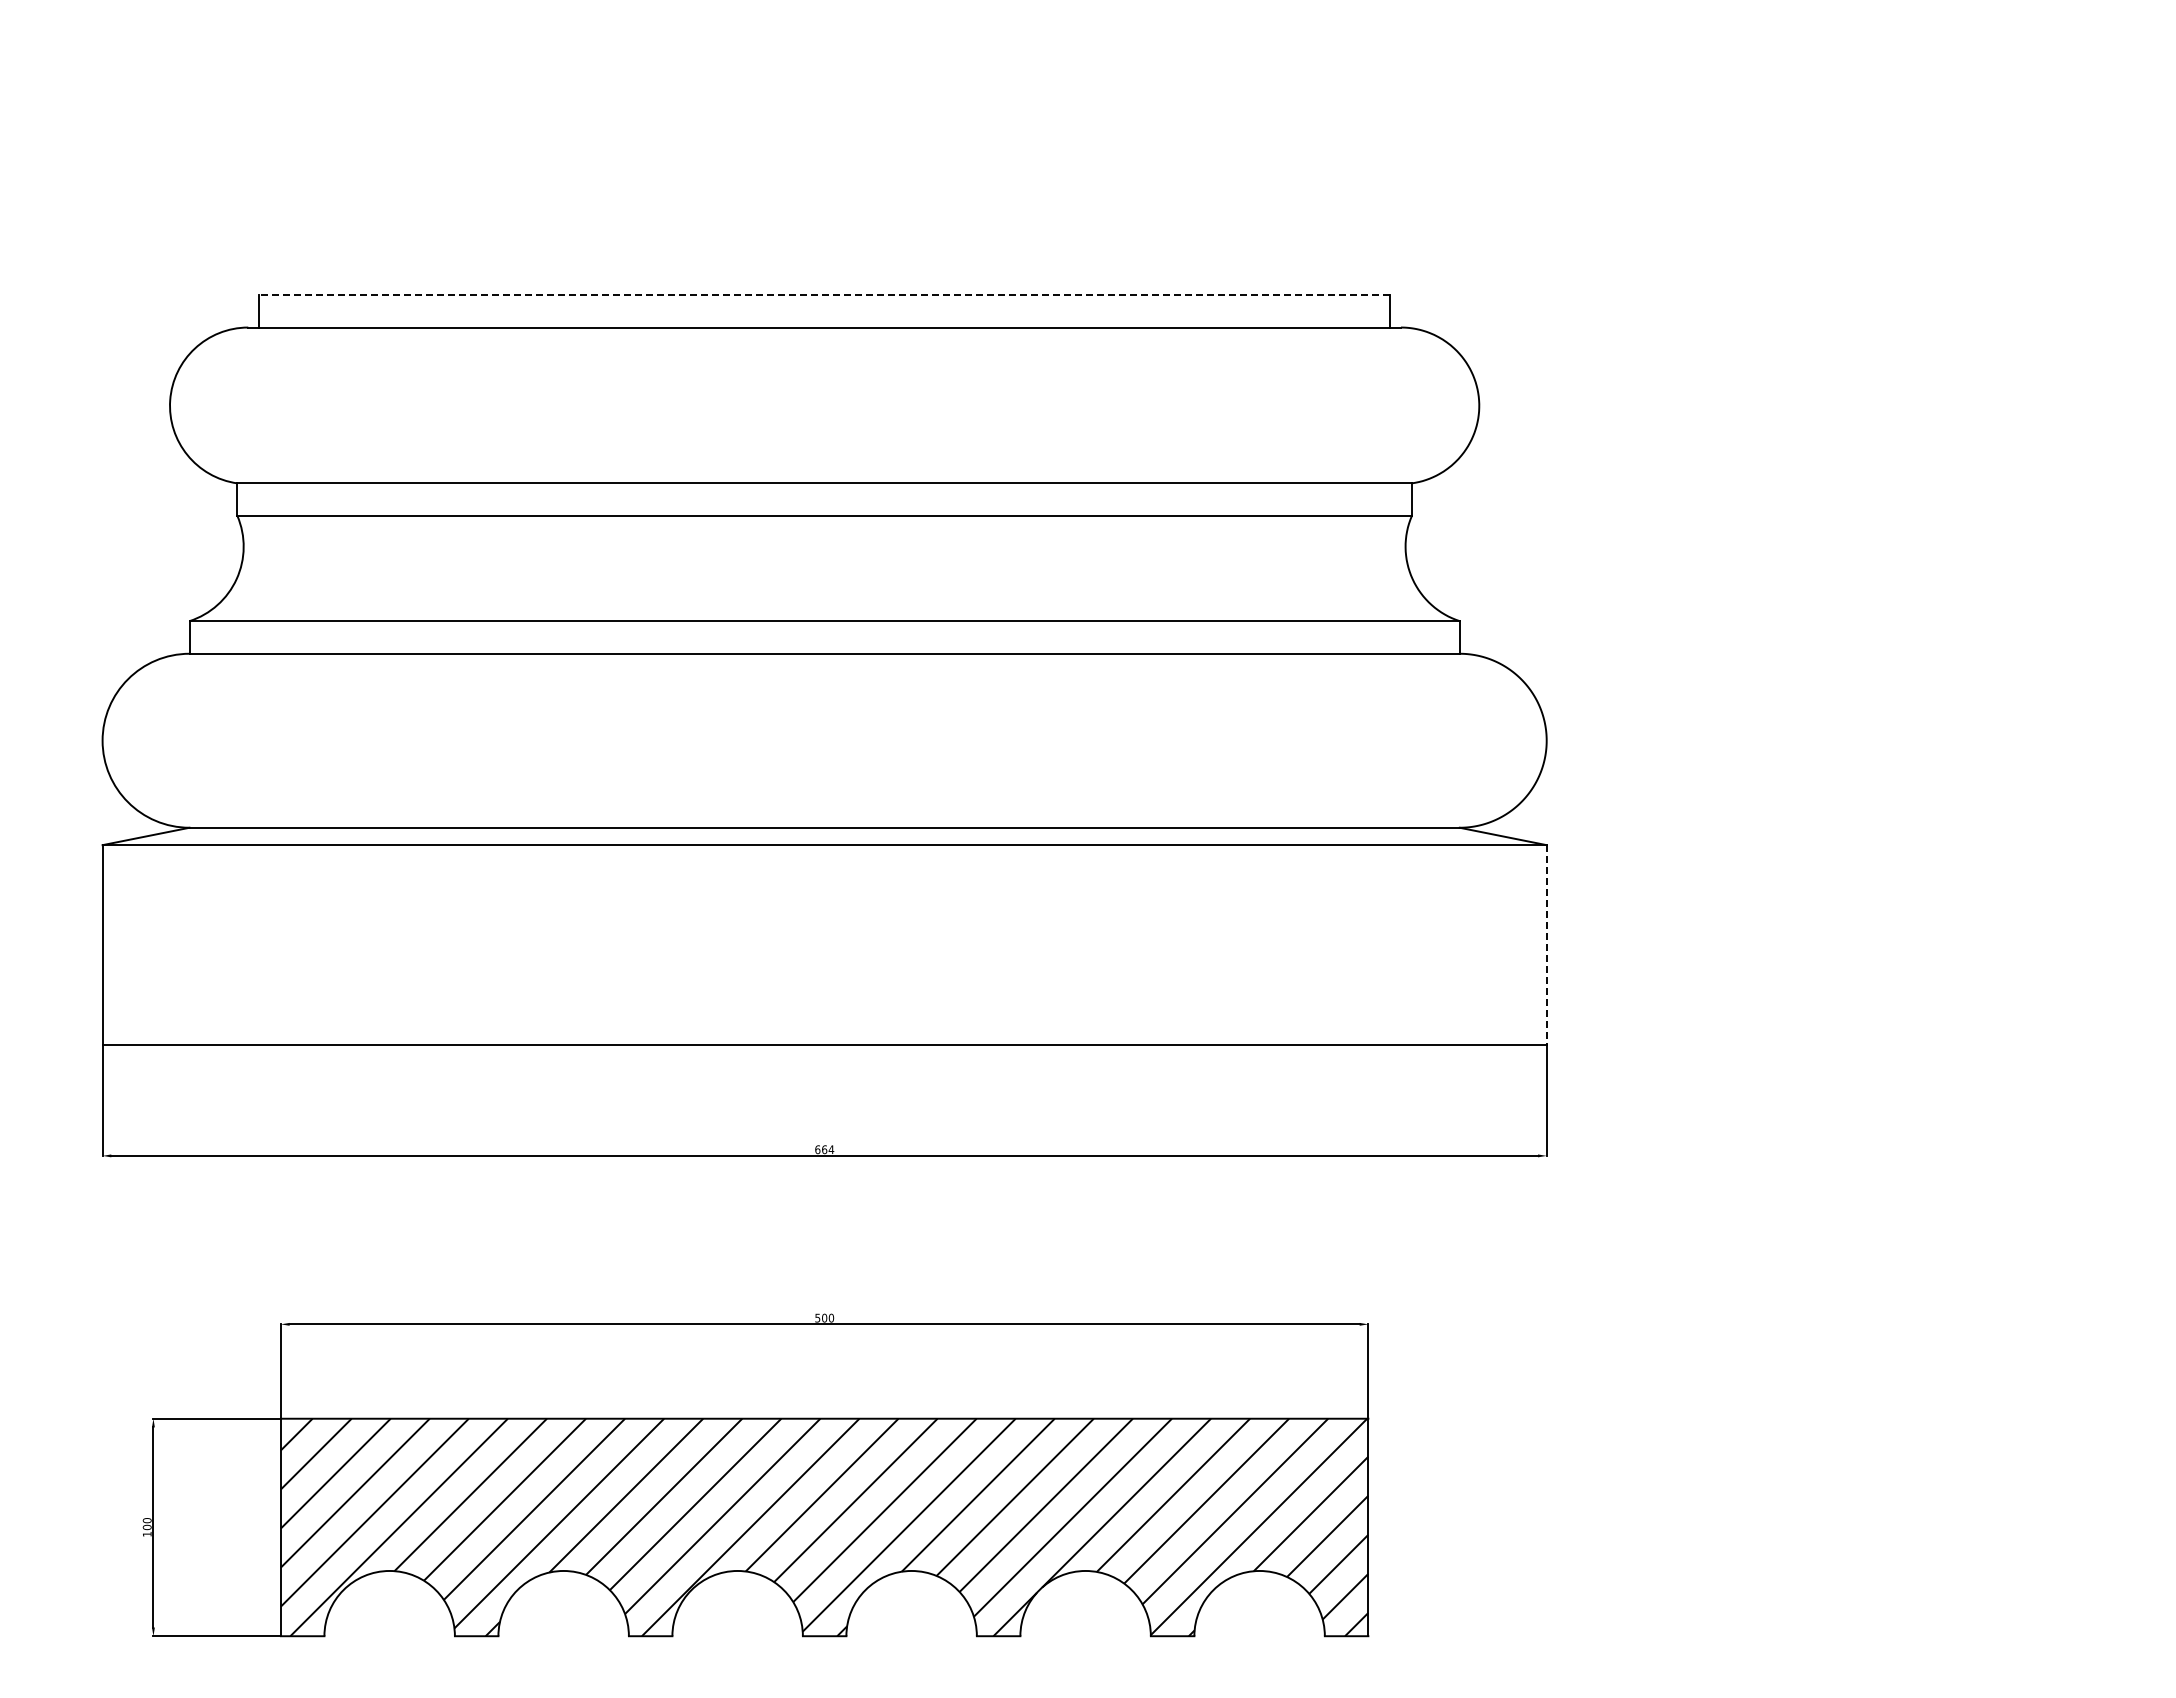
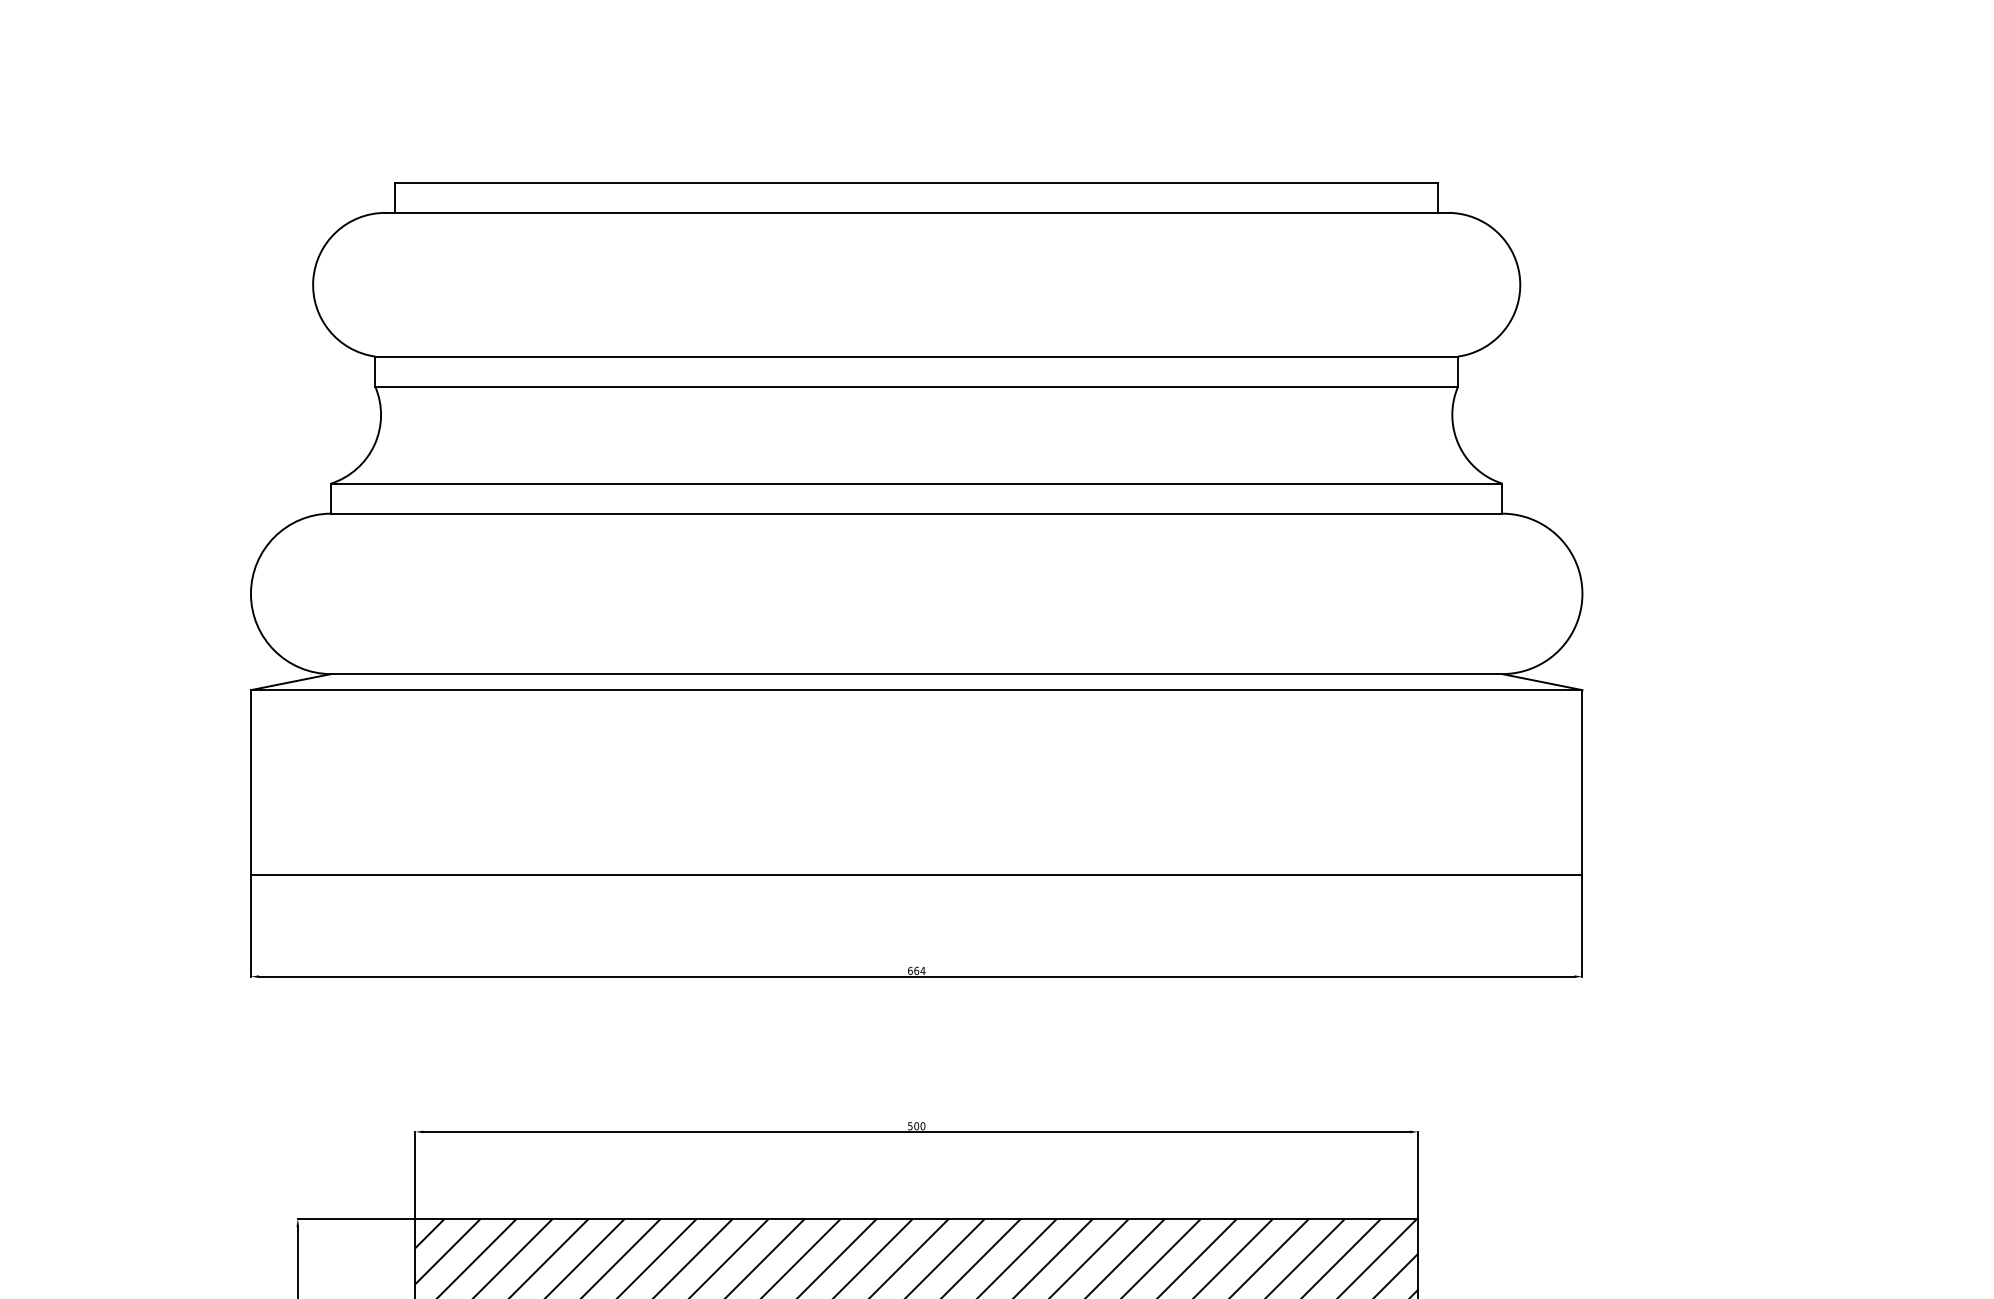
line: (824, 294) -> (916, 182), dashed -> solid
line: (1546, 945) -> (1582, 782), dashed -> solid

